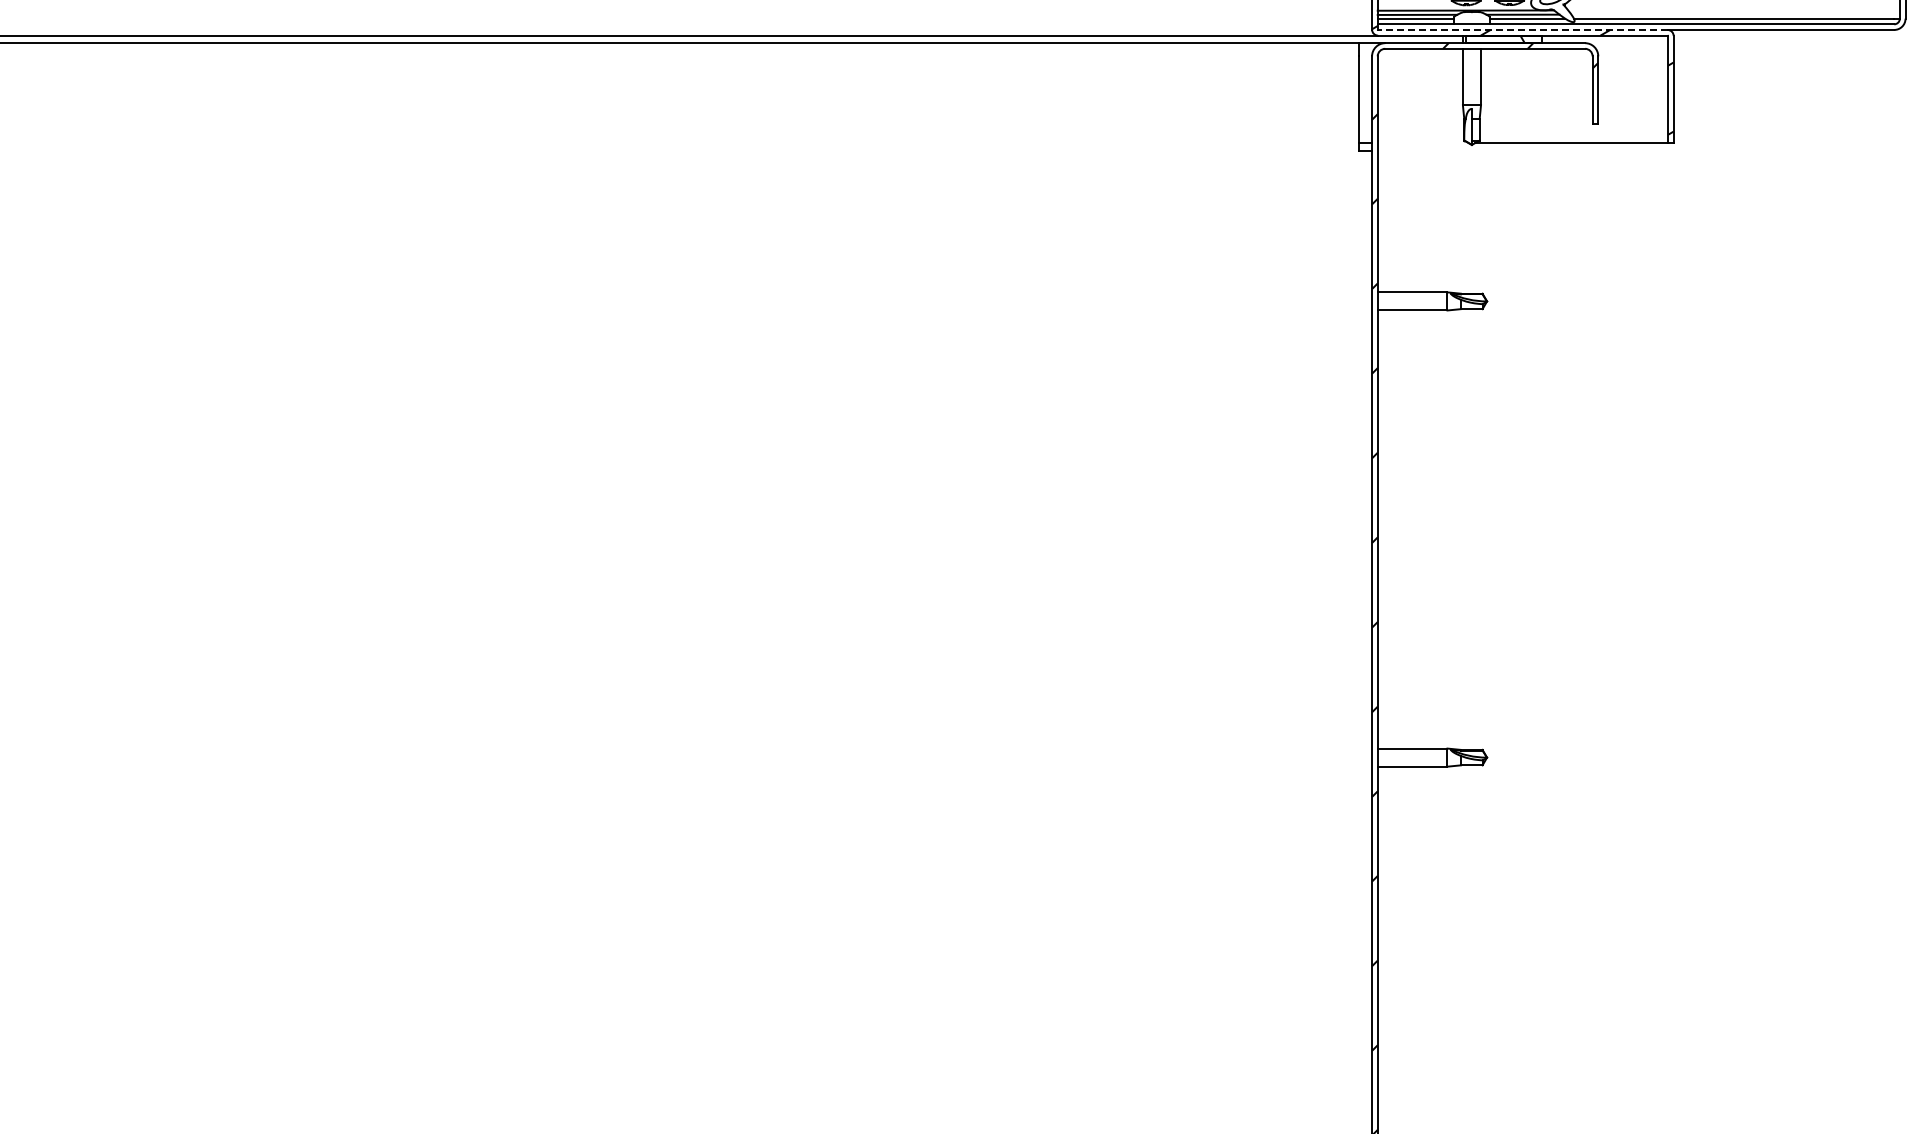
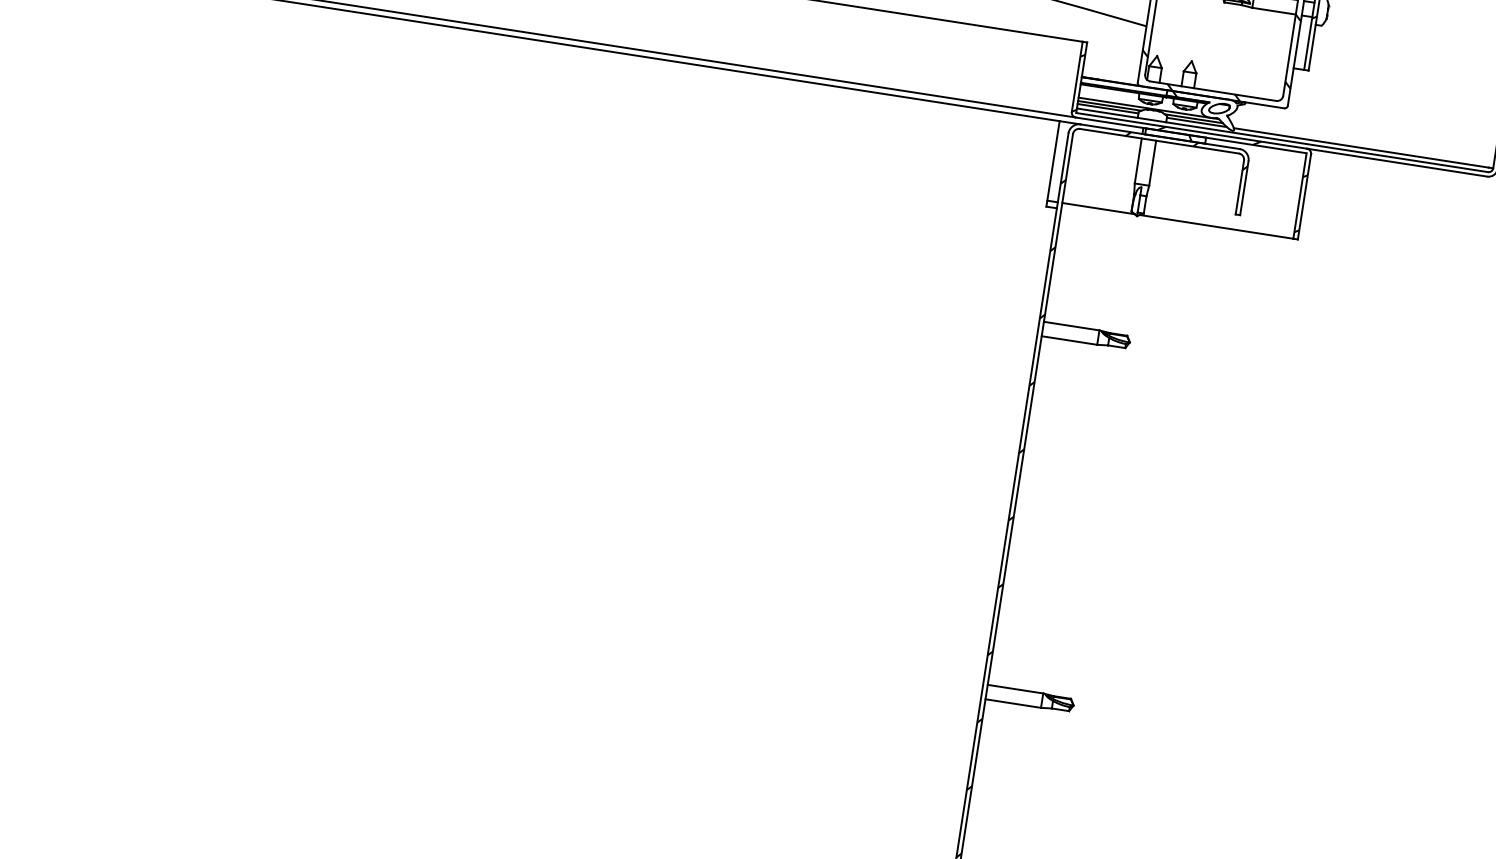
line: (1522, 29) -> (1191, 130), dashed -> solid
line: (1422, 143) -> (1097, 208), added

